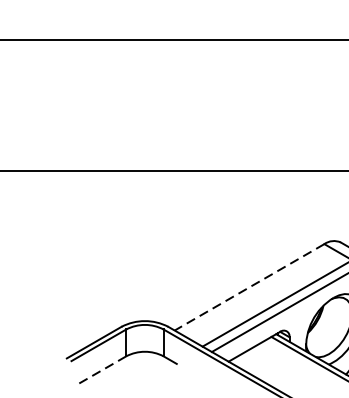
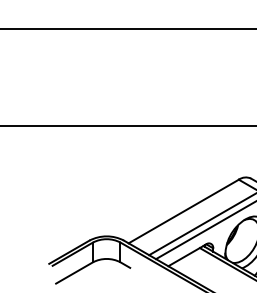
line: (249, 287) -> (183, 211), dashed -> solid
line: (101, 371) -> (74, 273), dashed -> solid

